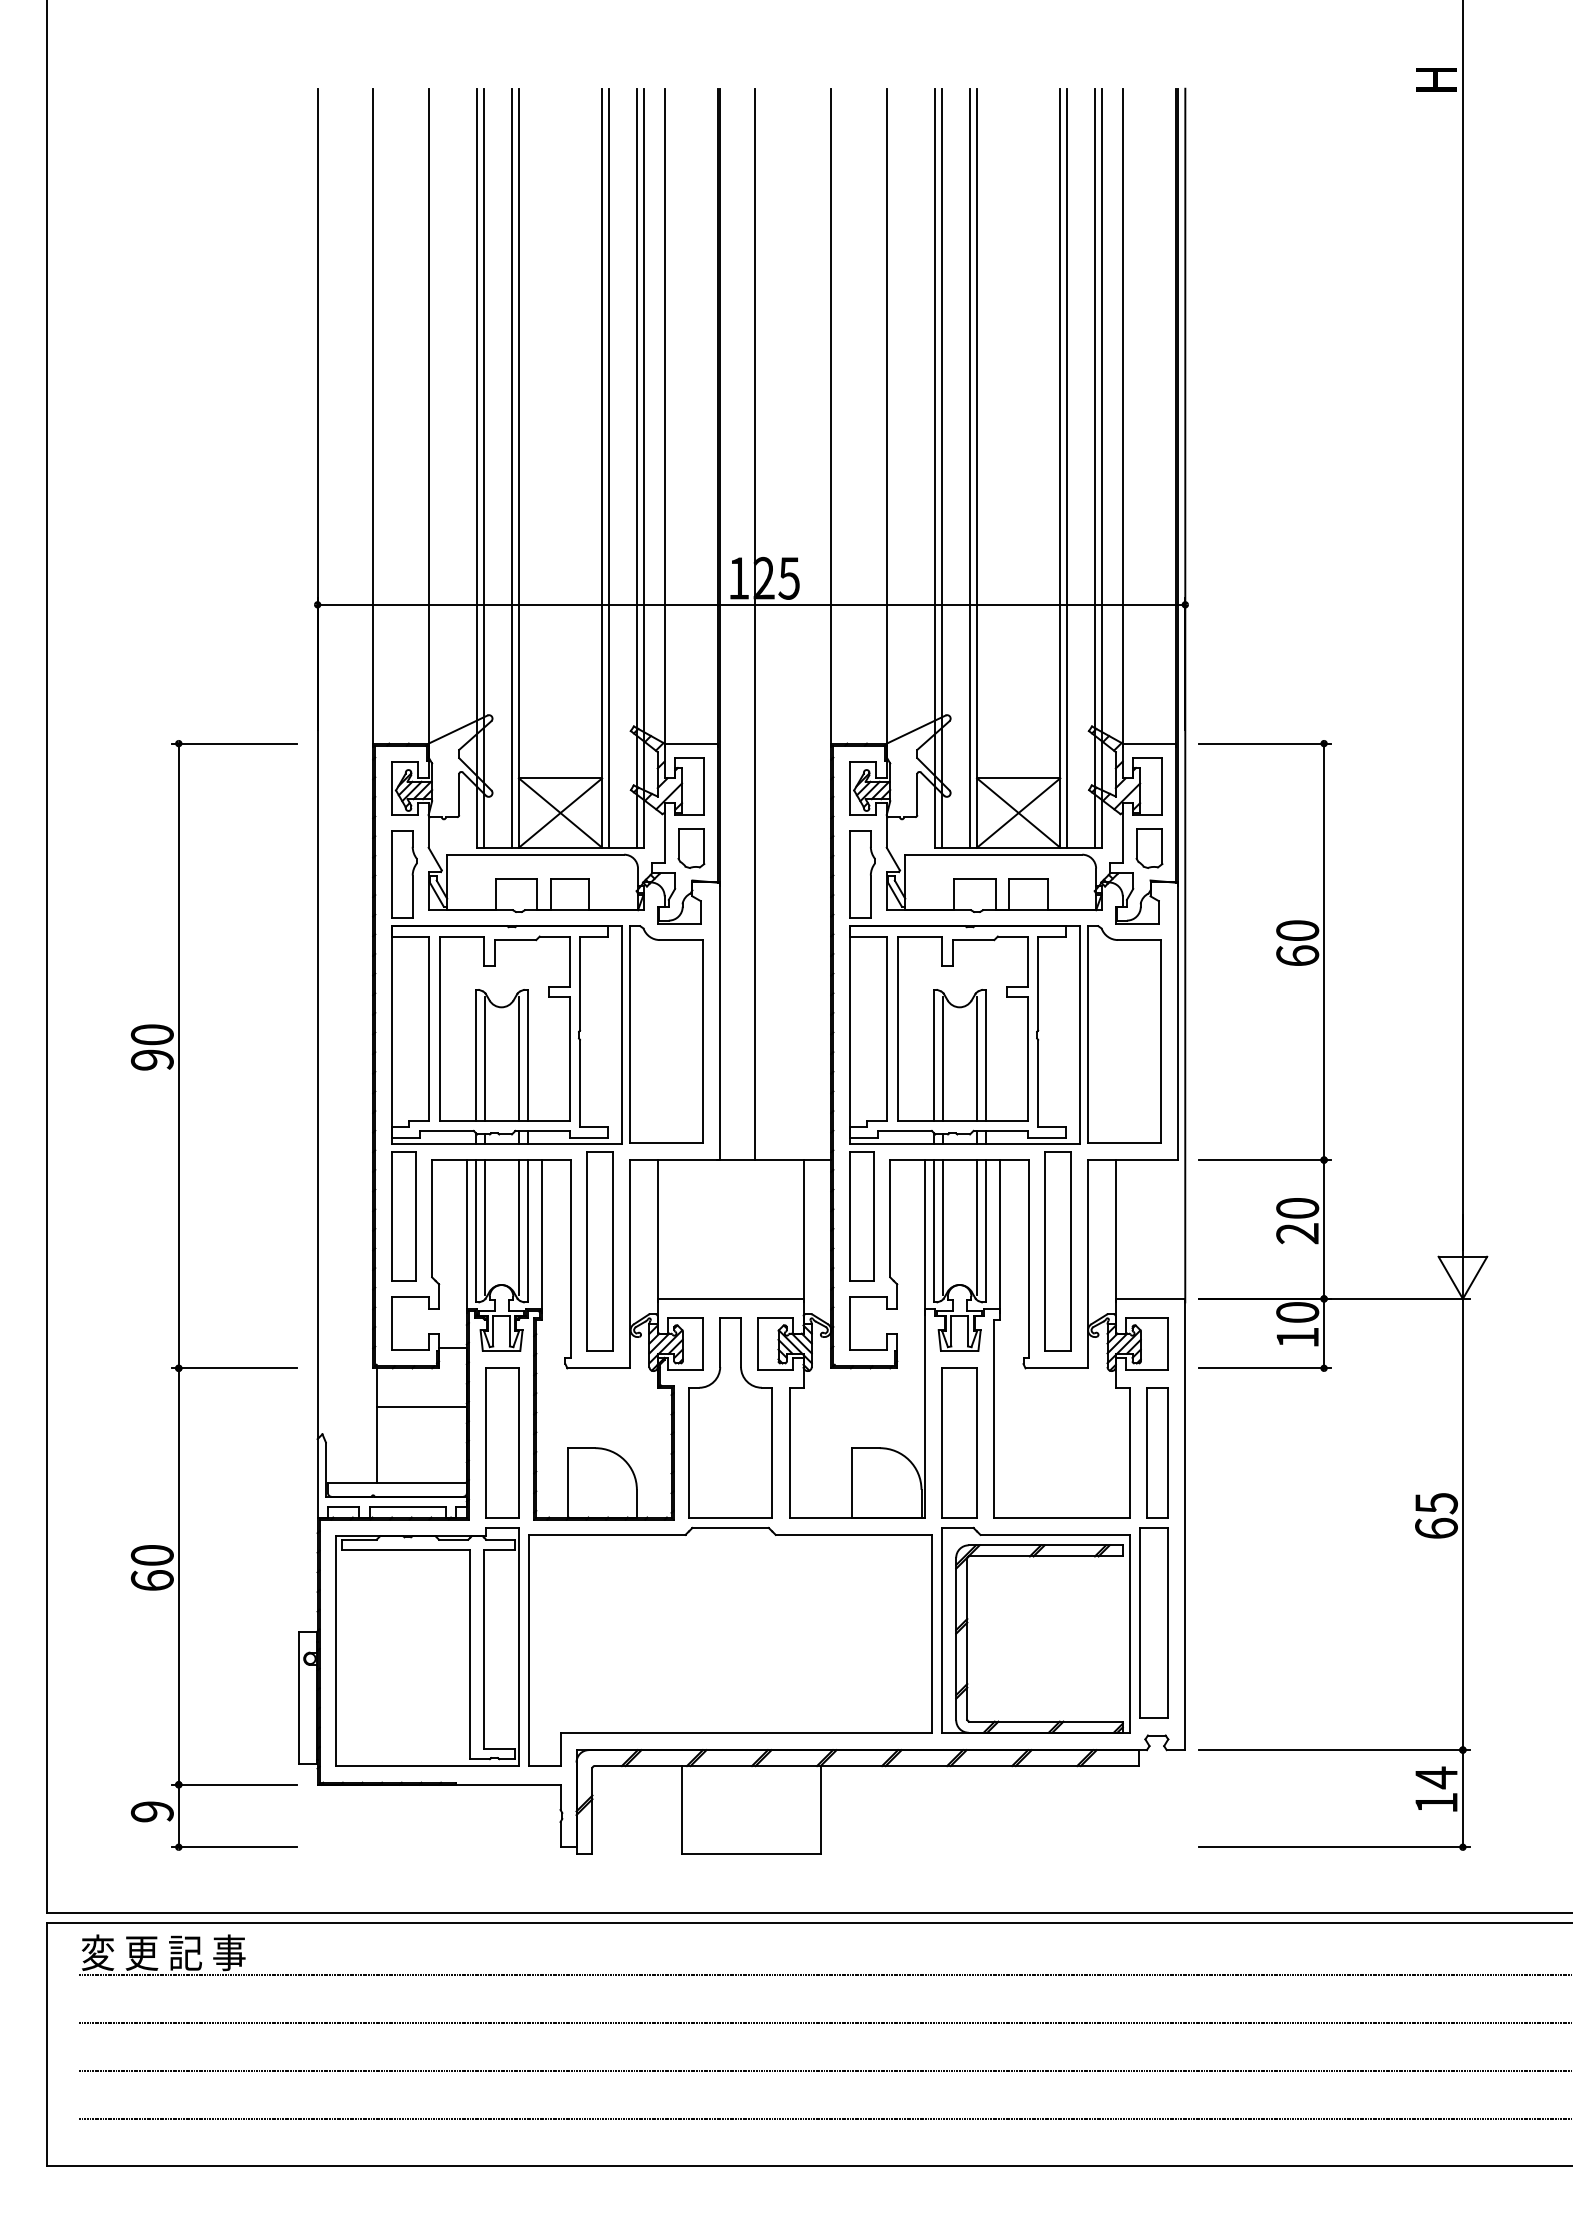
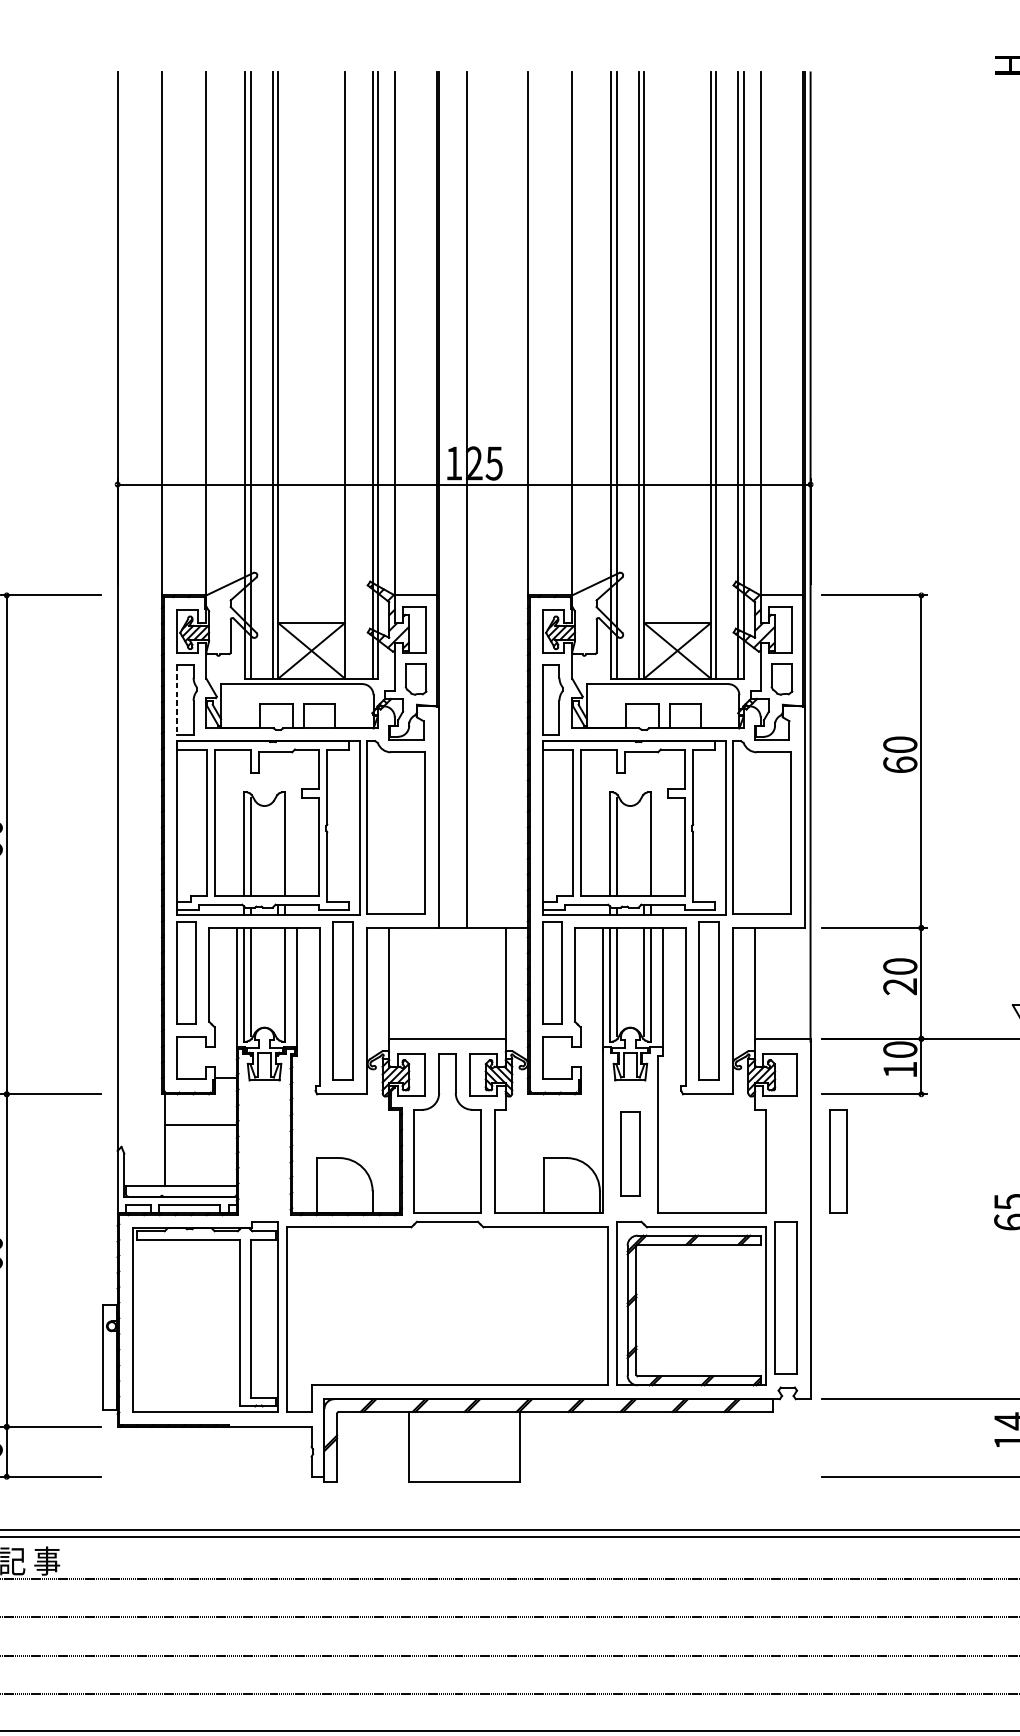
line: (609, 467) -> (350, 374), removed
line: (391, 874) -> (176, 699), solid -> dashed
line: (518, 1058) -> (278, 846), removed
line: (976, 1058) -> (643, 846), removed
line: (518, 1227) -> (278, 981), removed
part: (502, 1442) -> (265, 1153), removed
part: (959, 1442) -> (630, 1153), size x0.7
part: (1157, 1452) -> (838, 1161), moved

